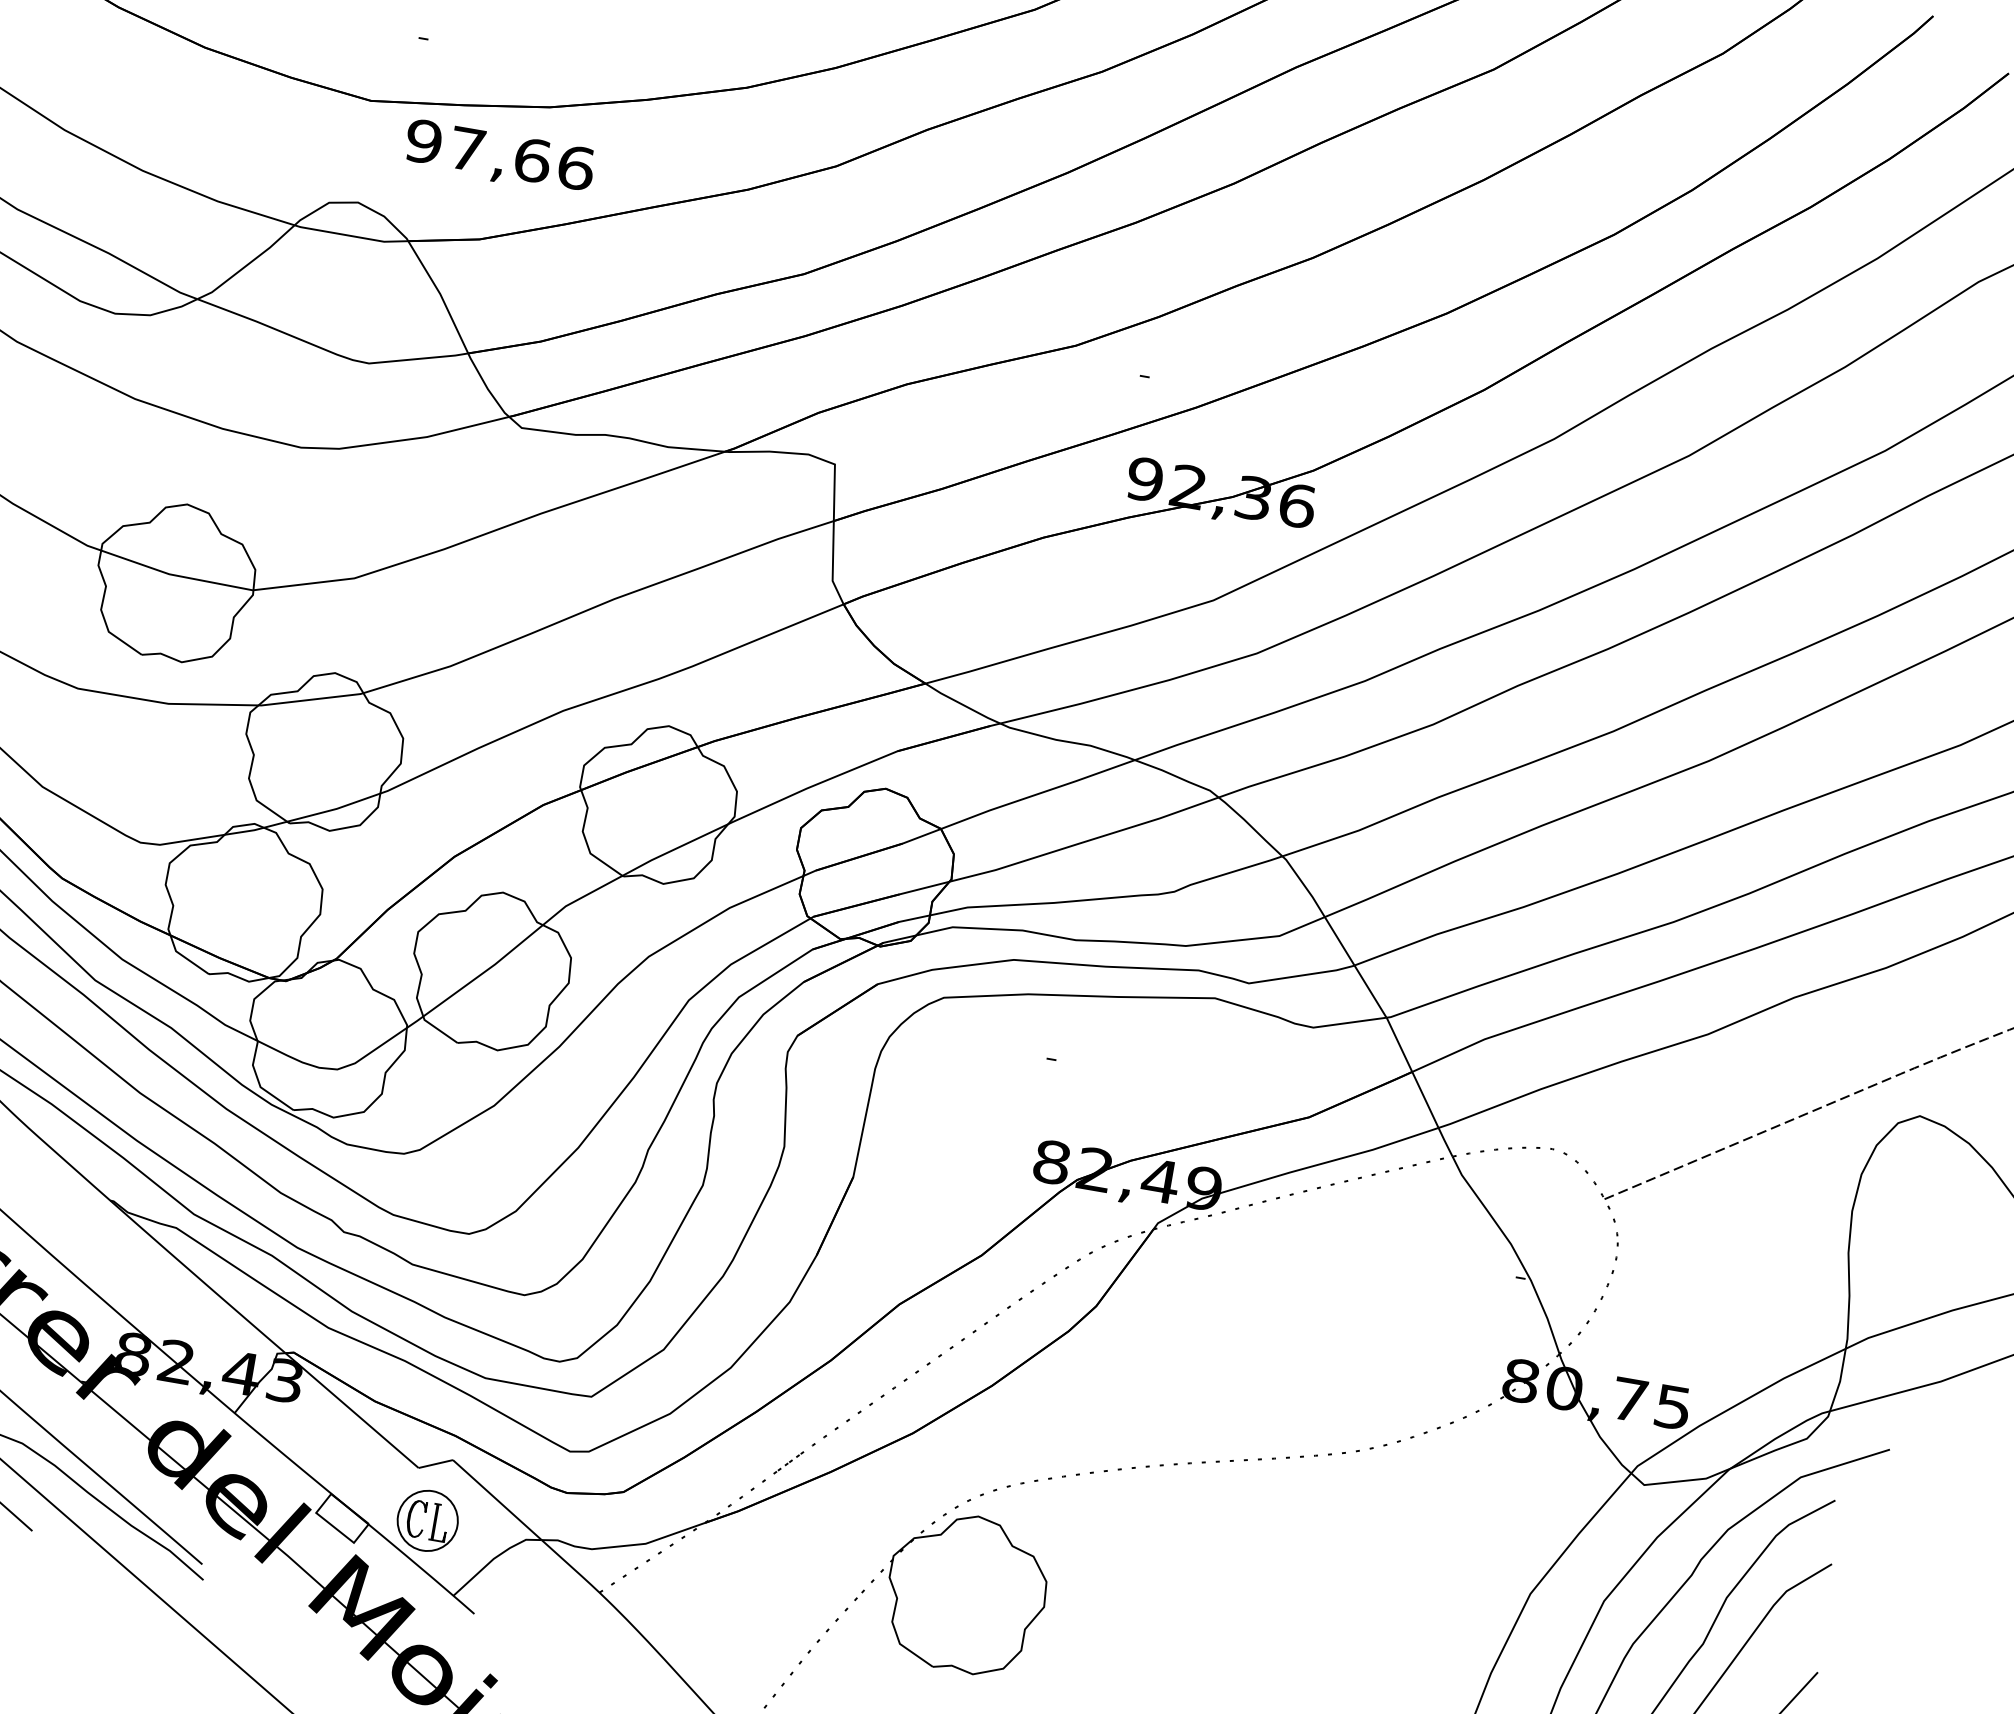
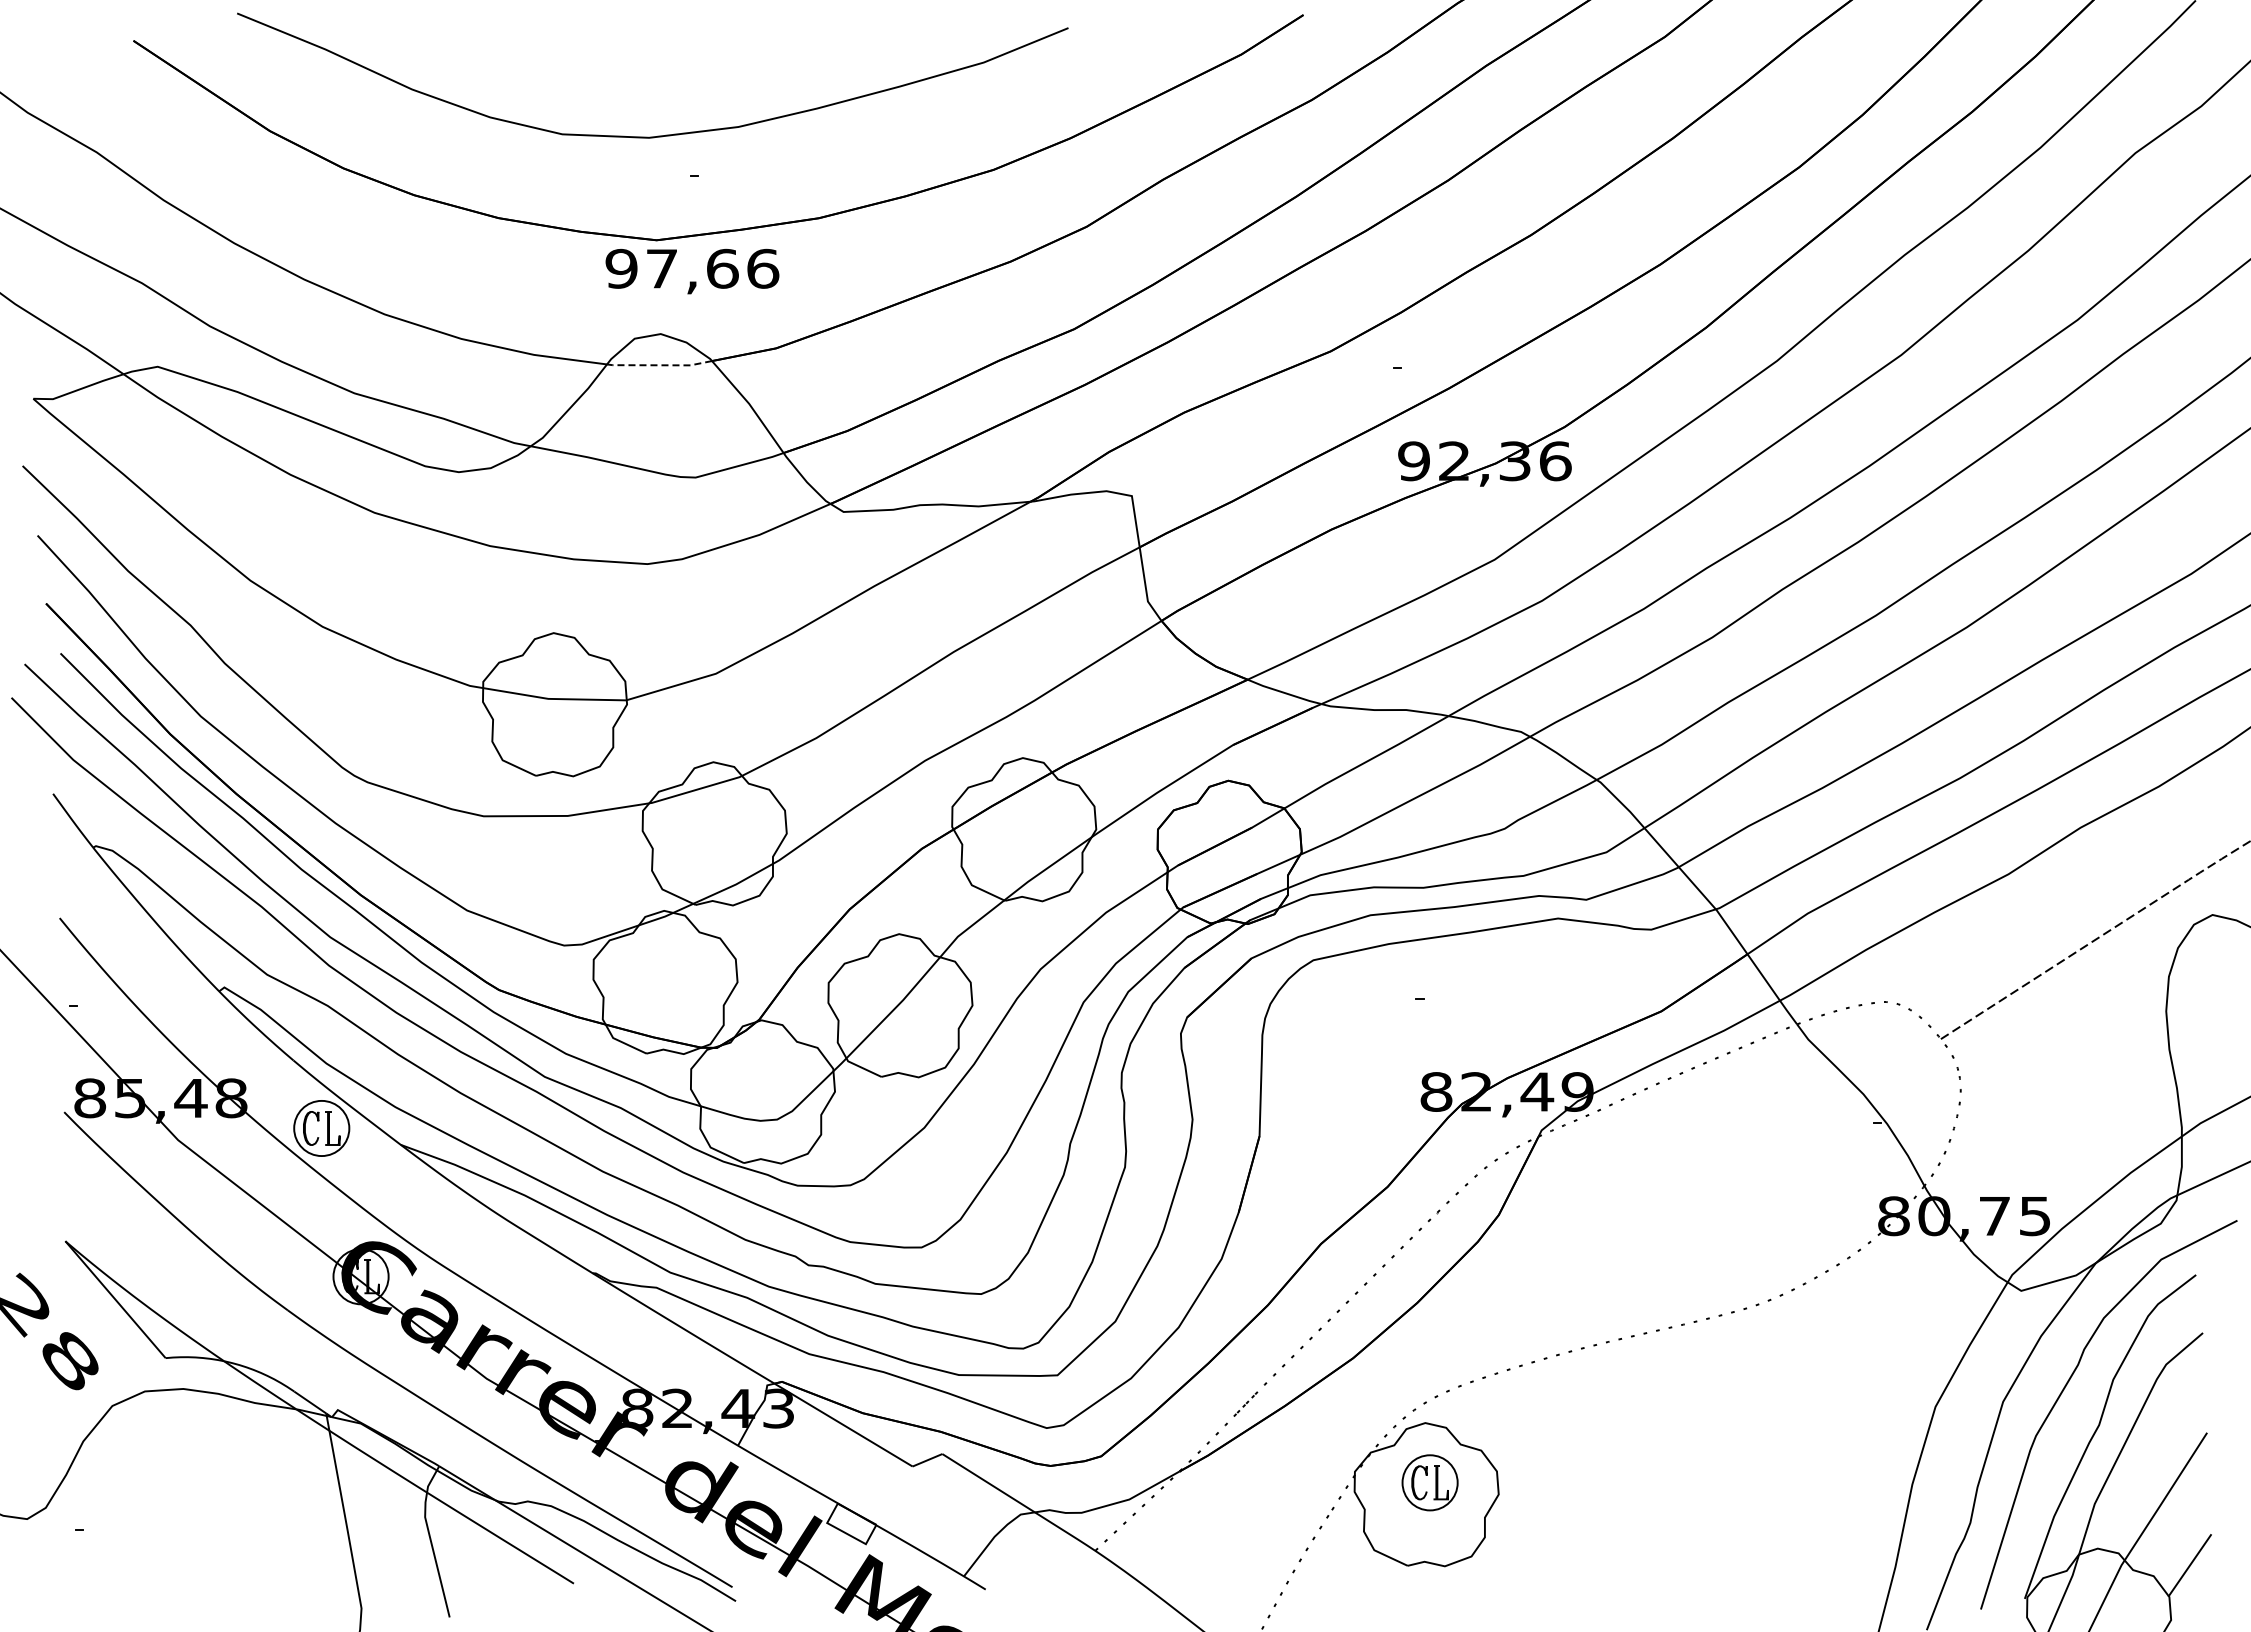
text: (499, 157) -> (692, 271), moved
line: (350, 236) -> (659, 365), solid -> dashed
part: (427, 1520) -> (1429, 1482), moved

